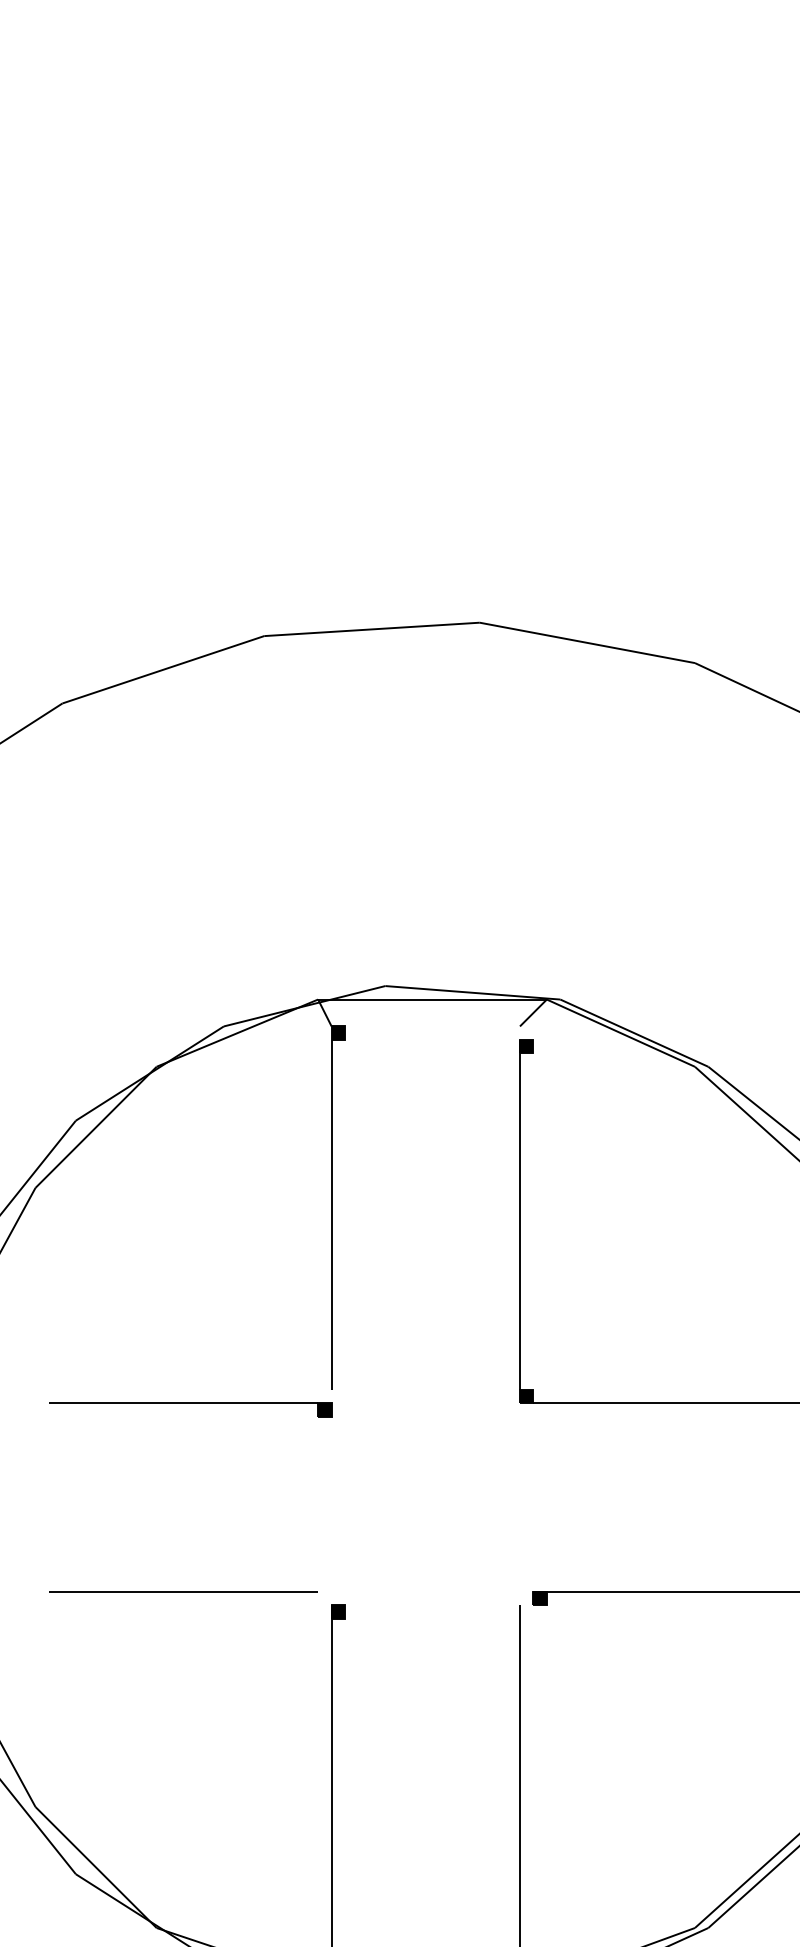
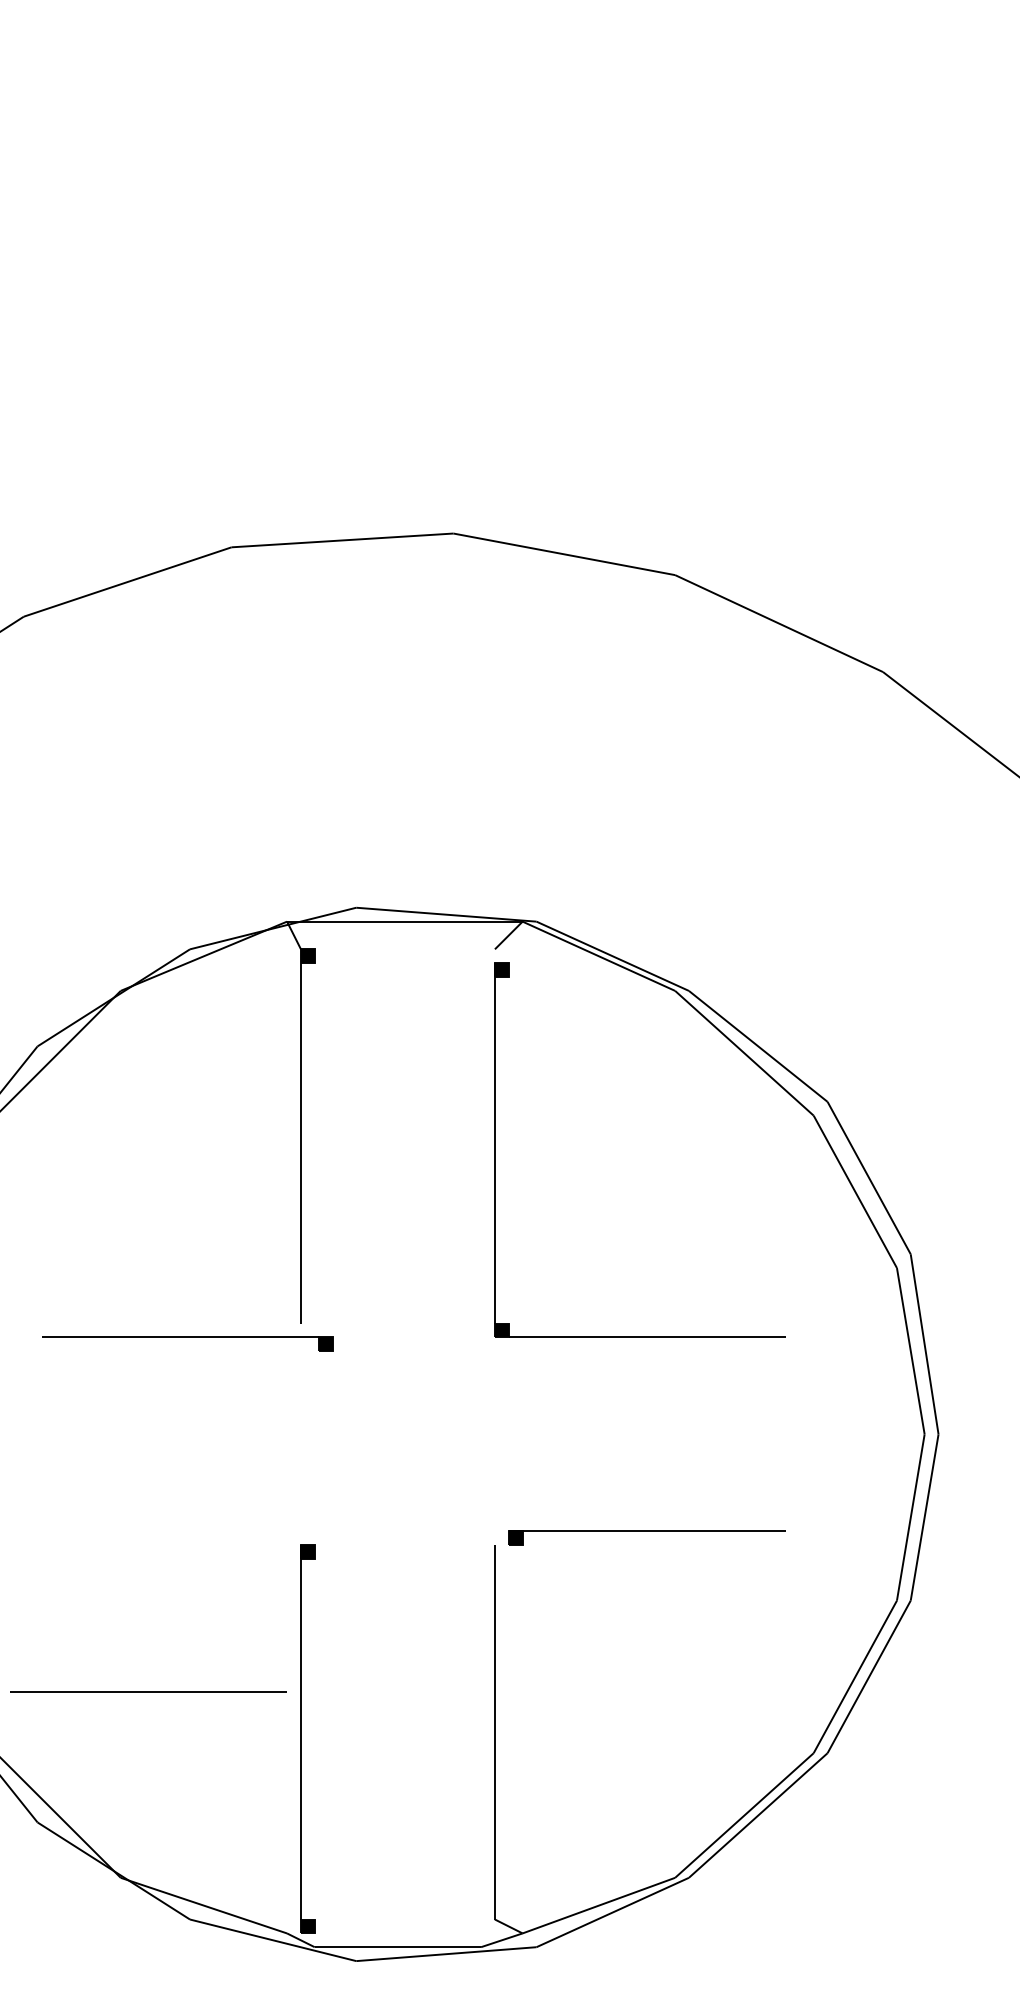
part: (190, 1409) -> (187, 1343), moved
line: (183, 1590) -> (148, 1691), moved

